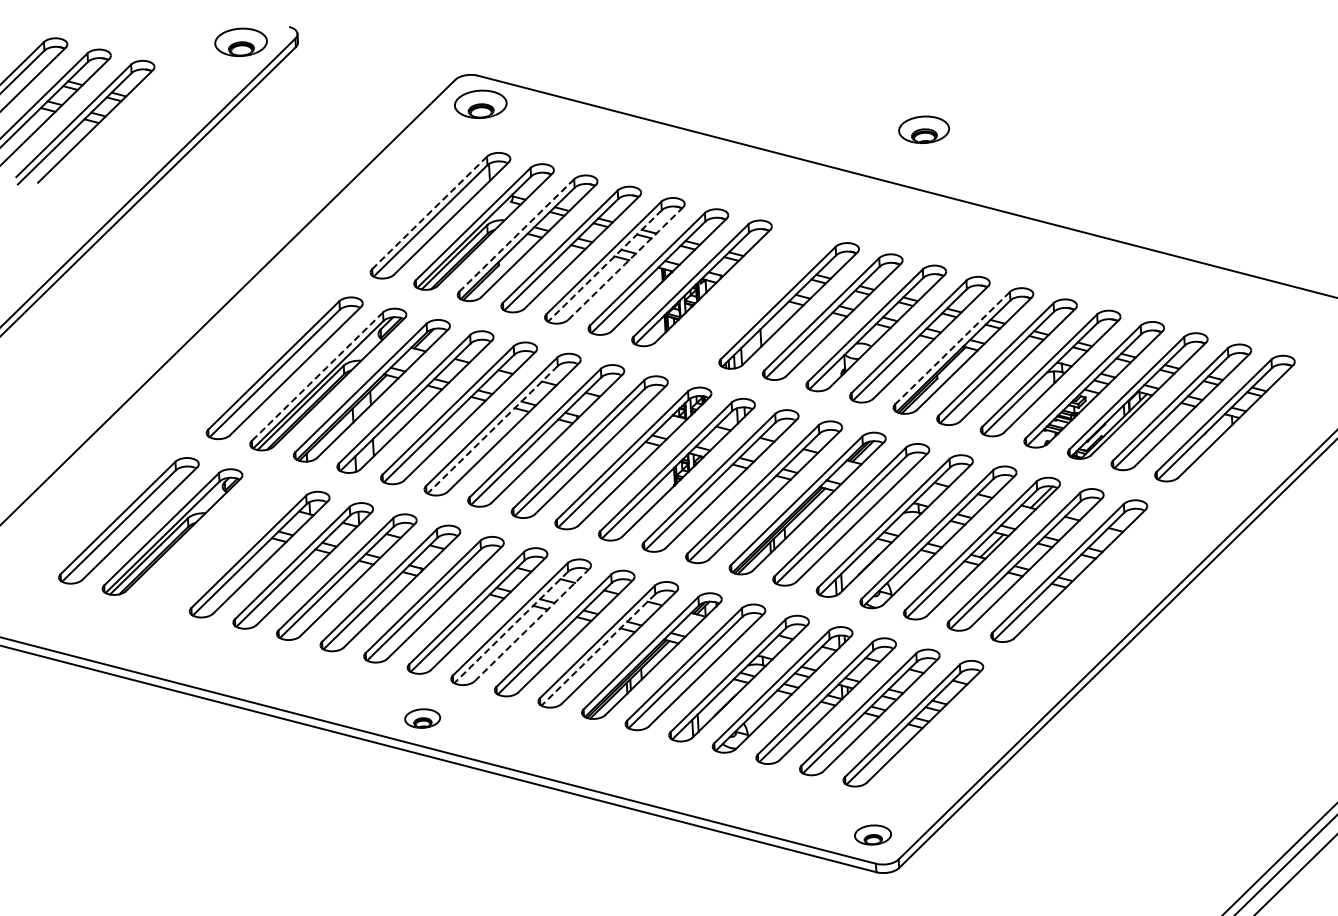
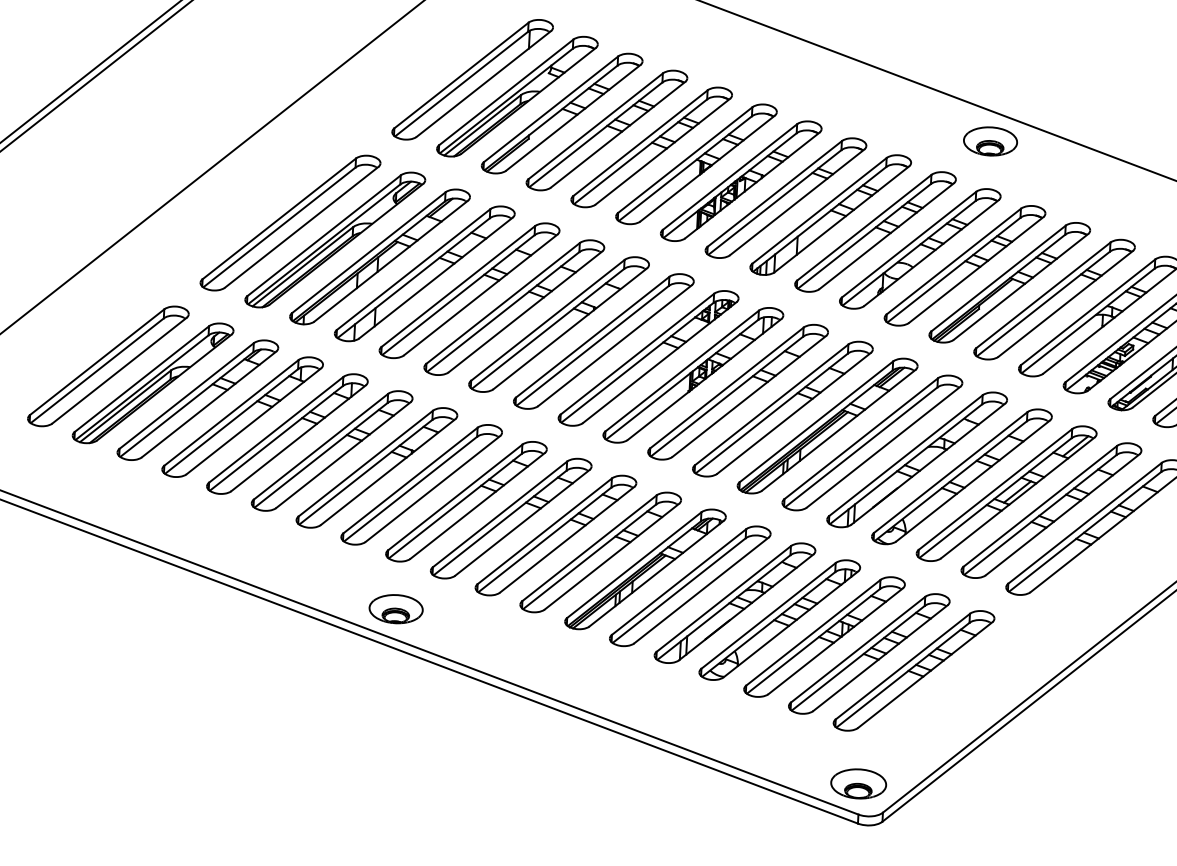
part: (923, 129) -> (989, 141), moved
line: (429, 213) -> (461, 76), dashed -> solid
line: (516, 235) -> (550, 109), dashed -> solid
line: (626, 263) -> (663, 151), dashed -> solid
line: (604, 265) -> (640, 151), dashed -> solid
part: (745, 294) -> (785, 198), added
line: (952, 348) -> (998, 278), dashed -> solid
line: (317, 376) -> (324, 235), dashed -> solid
line: (492, 430) -> (502, 312), dashed -> solid
part: (215, 543) -> (197, 400), added
line: (532, 624) -> (522, 522), dashed -> solid
line: (511, 627) -> (500, 523), dashed -> solid
line: (598, 649) -> (589, 556), dashed -> solid
part: (422, 718) -> (395, 609), size x1.43
part: (872, 834) -> (858, 783), size x1.43

